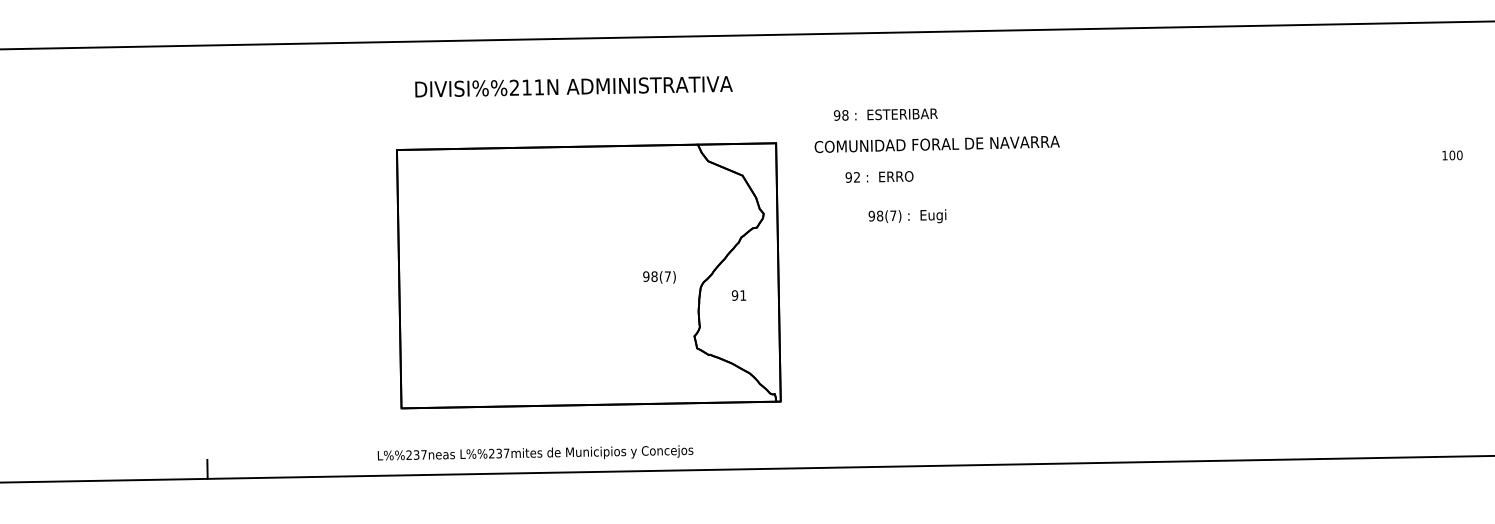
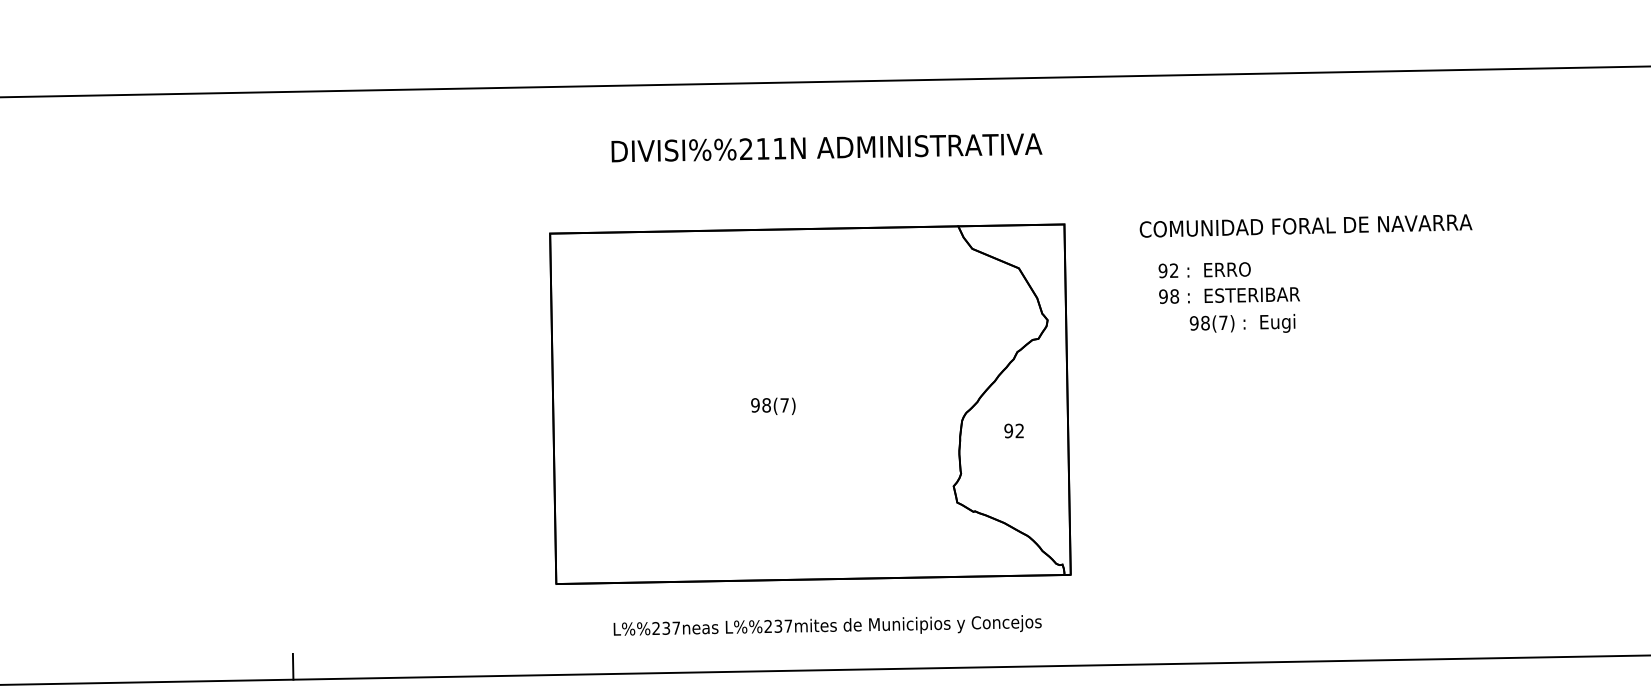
text: (573, 86) -> (826, 147), moved
text: (885, 114) -> (1229, 295), moved
text: (936, 144) -> (1305, 226), moved
text: (659, 277) -> (773, 406), moved
text: (742, 295) -> (1018, 430), 91 -> 92
text: (535, 452) -> (827, 624), moved

